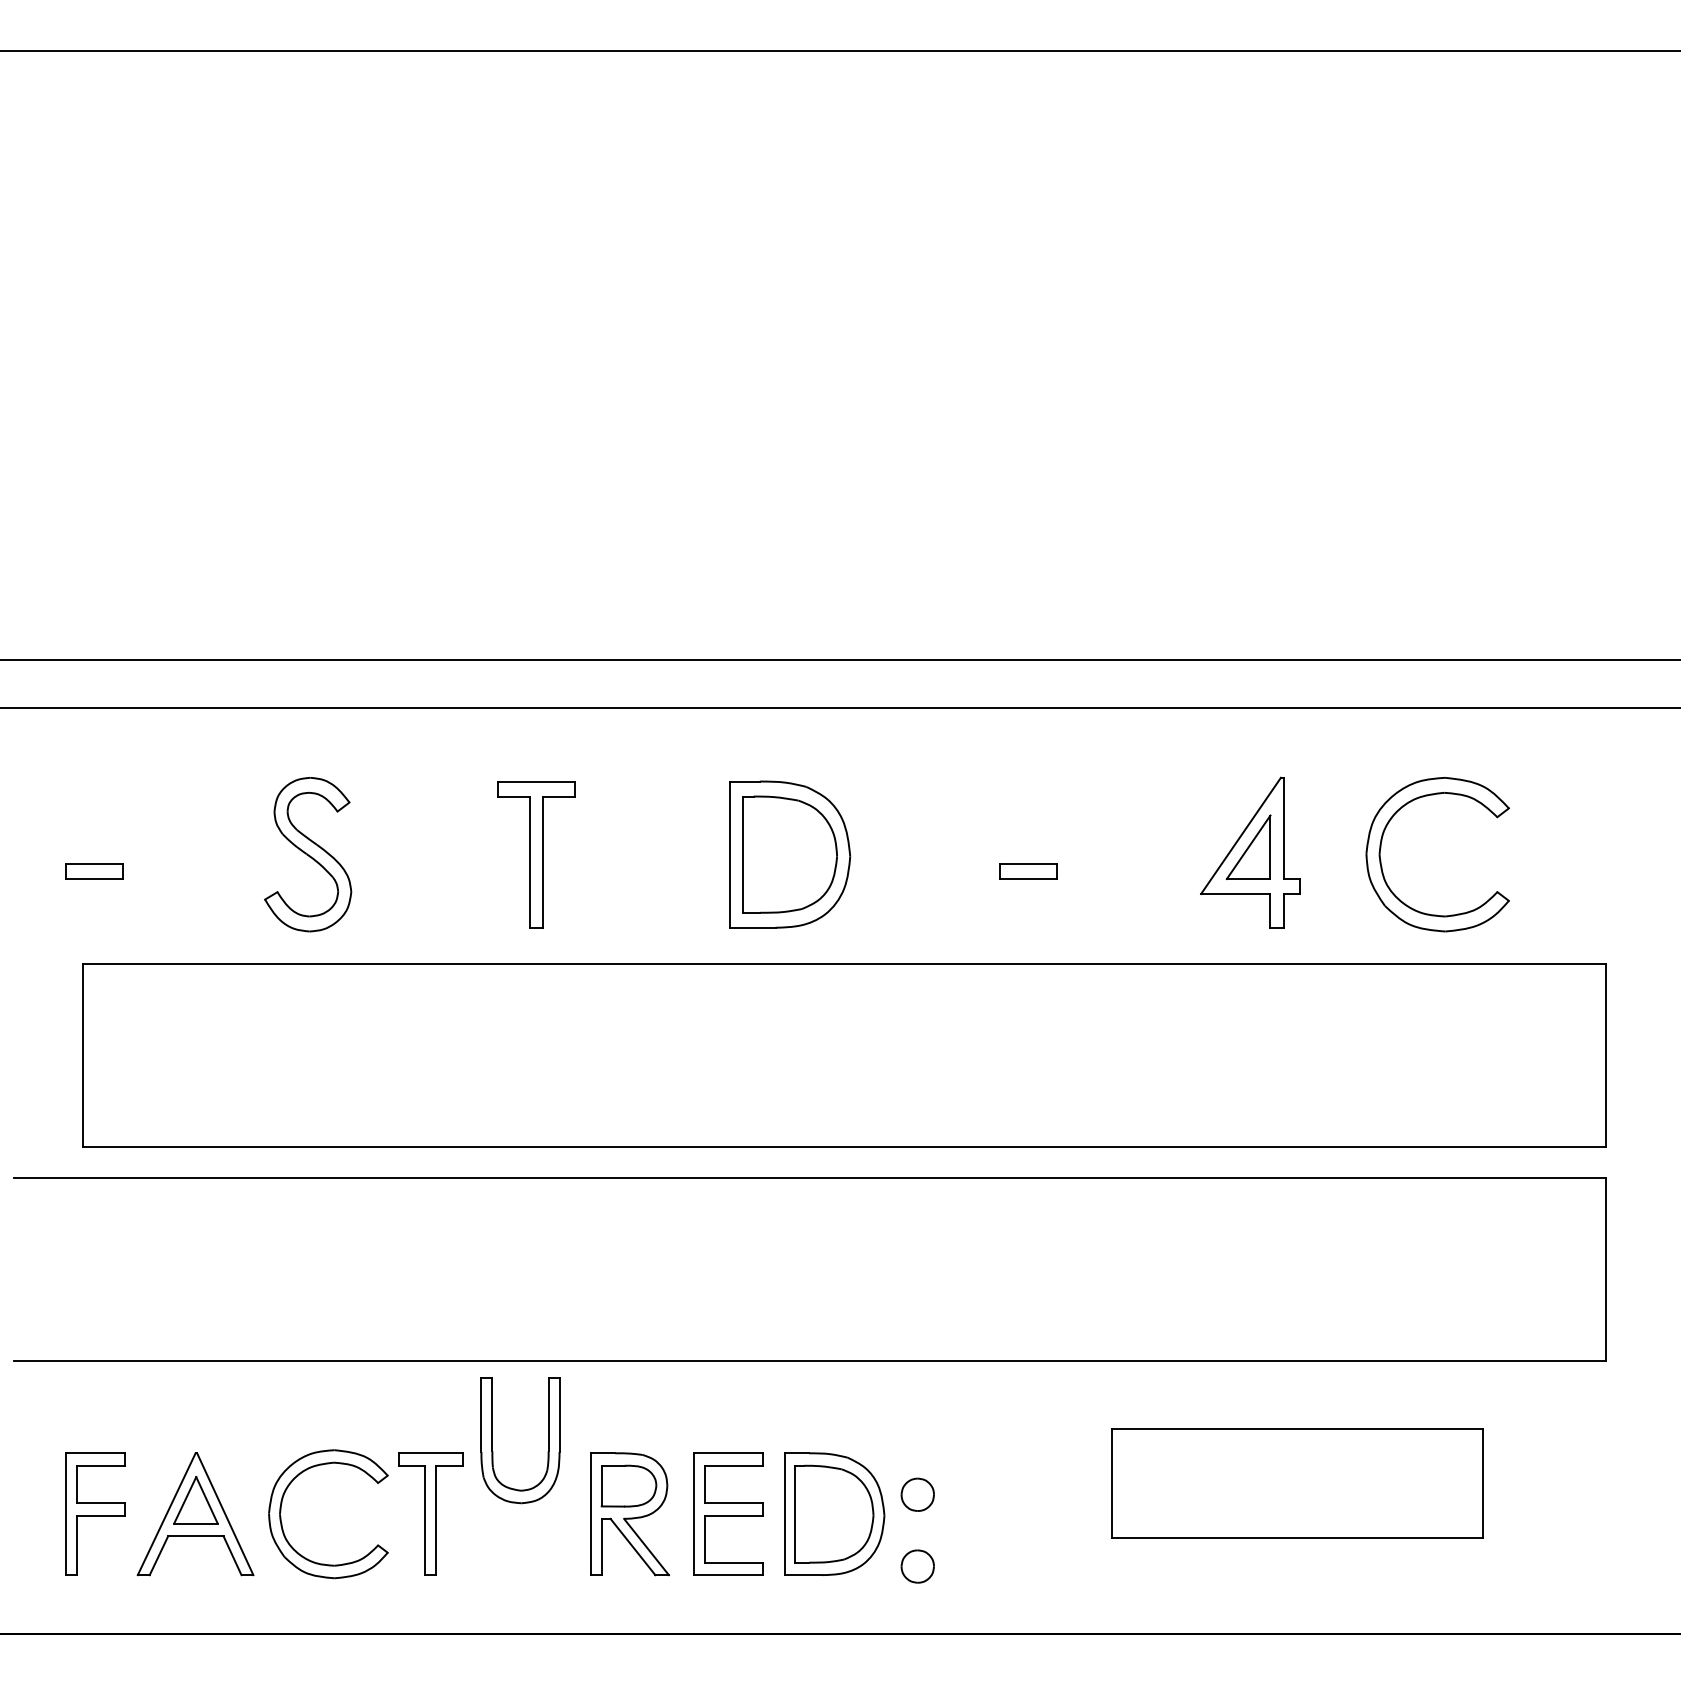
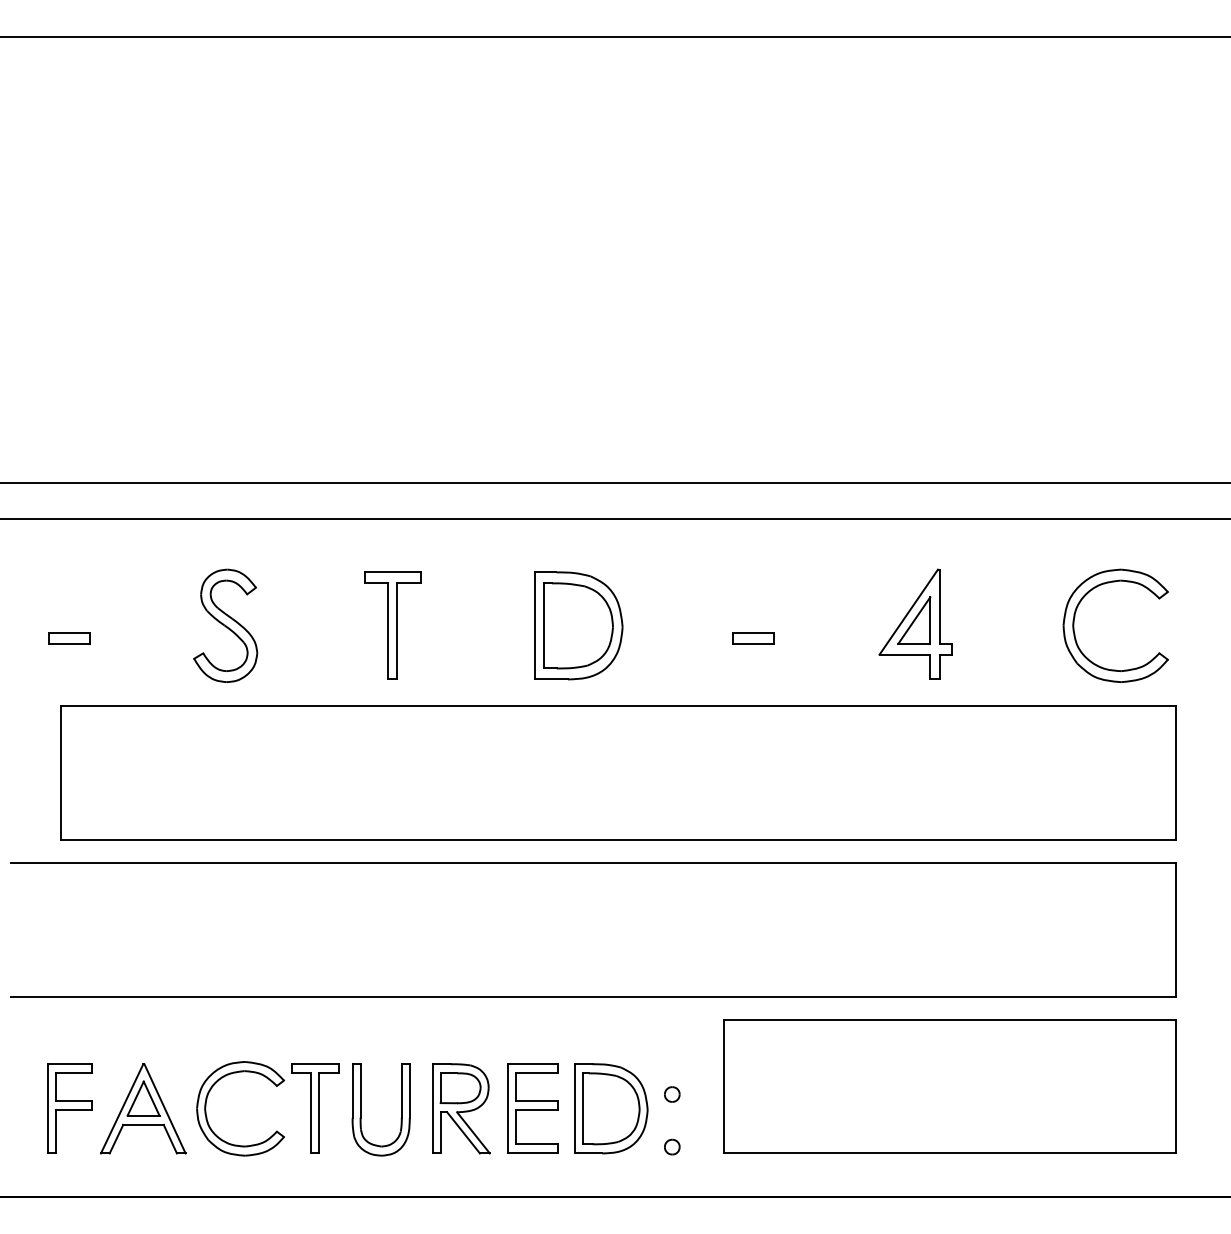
part: (1382, 866) -> (1075, 634), moved
part: (492, 1440) -> (360, 1109), moved
part: (1297, 1483) -> (950, 1086), size x1.67
part: (918, 1494) -> (672, 1094), size x0.62
part: (918, 1566) -> (672, 1147), size x0.62

